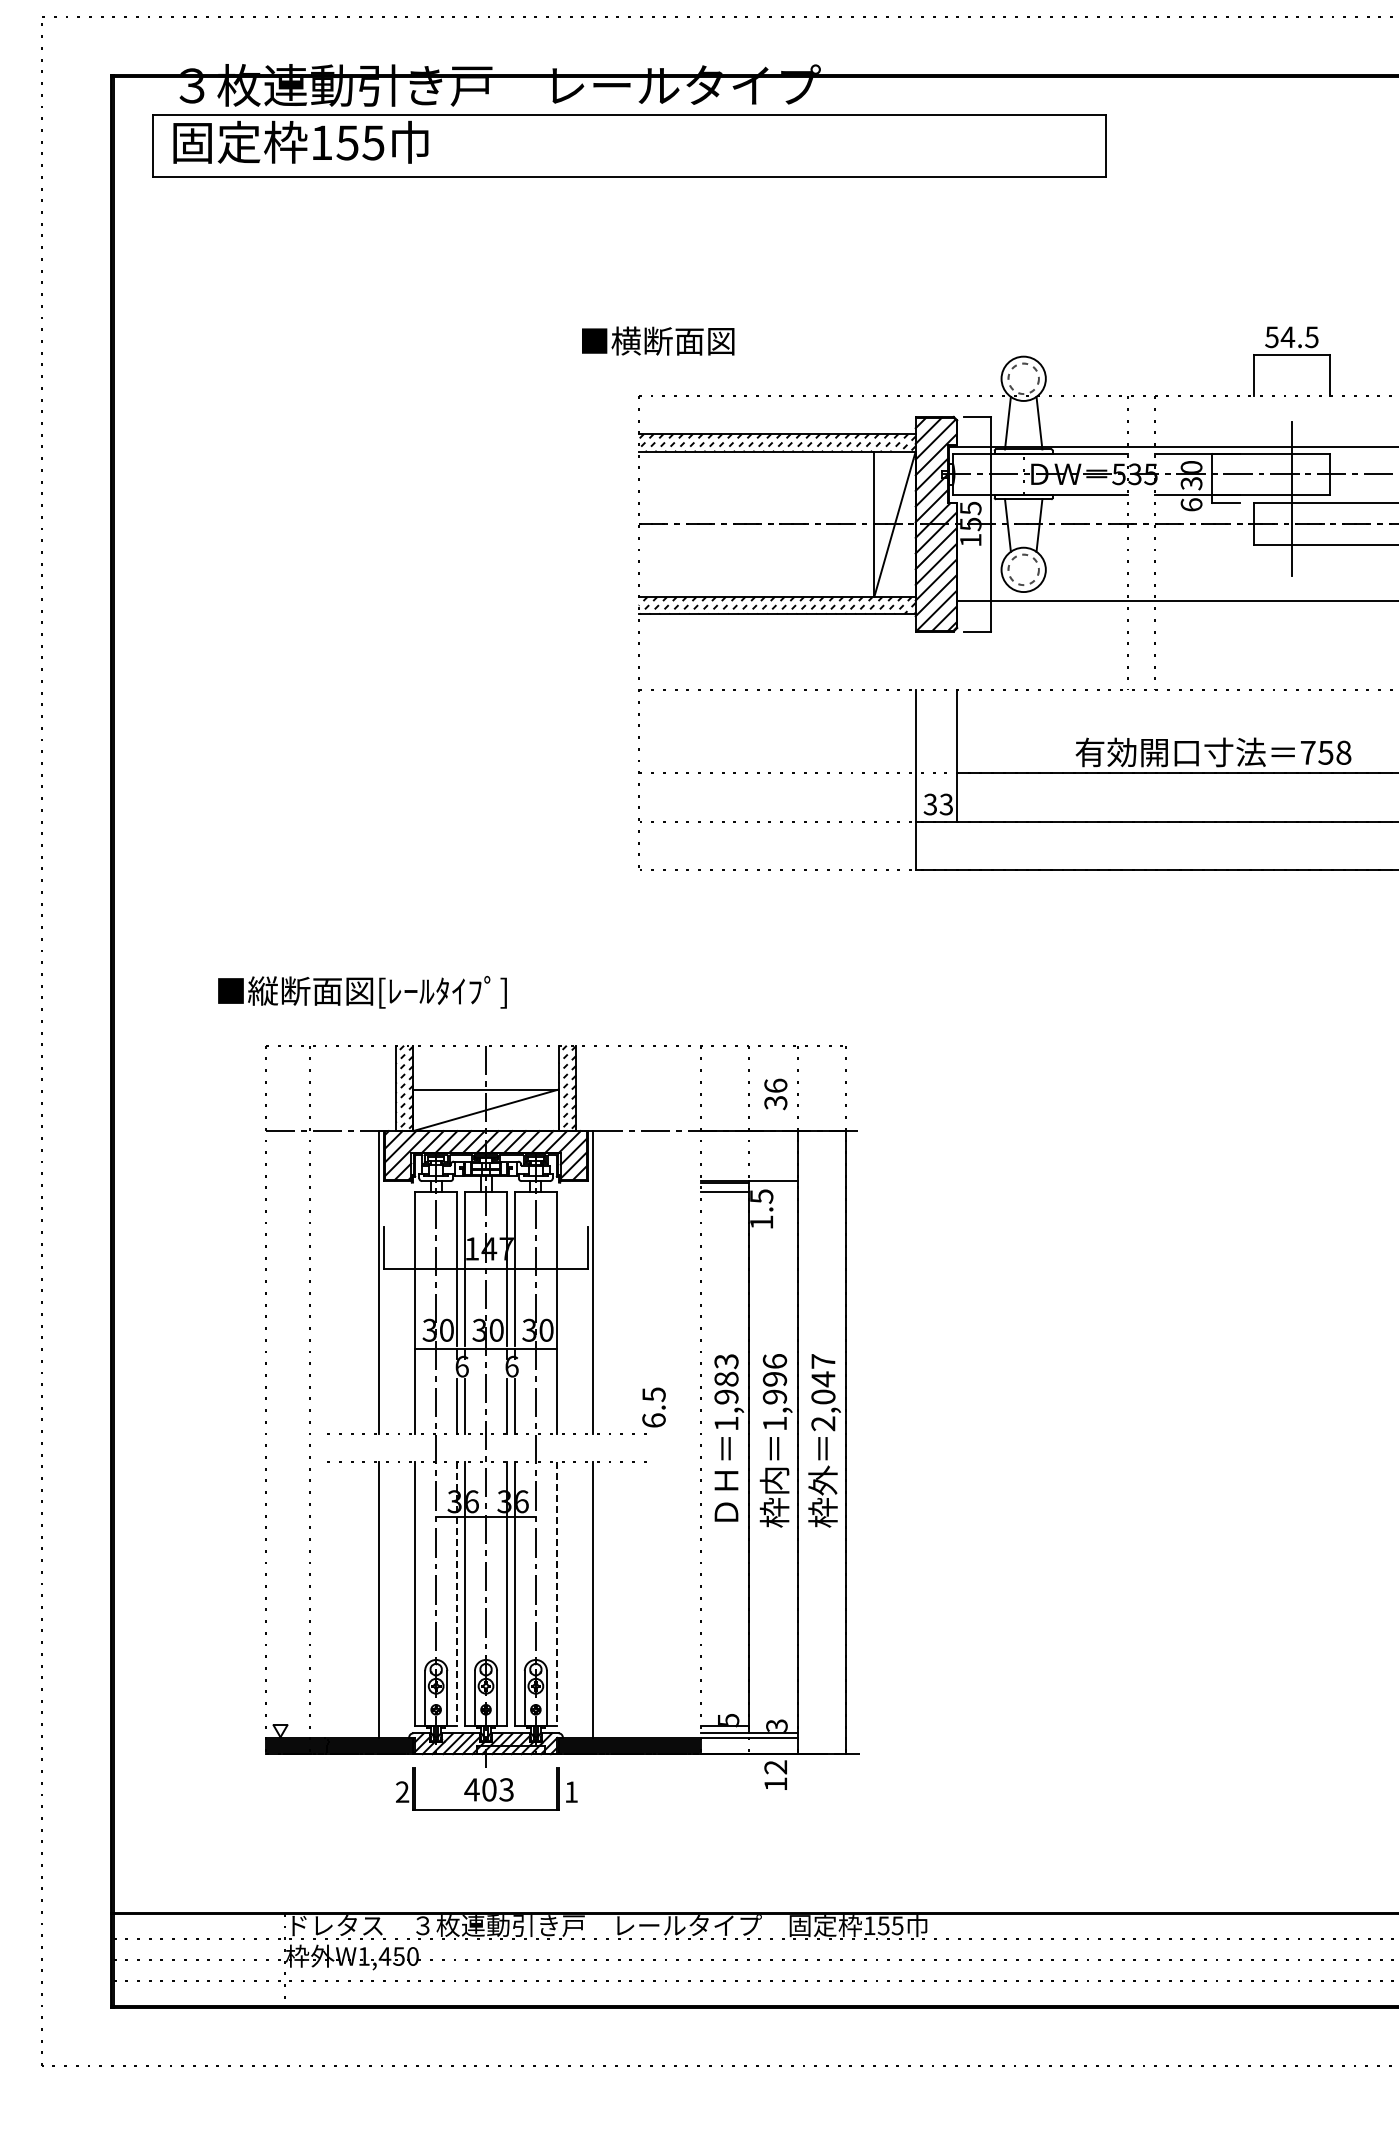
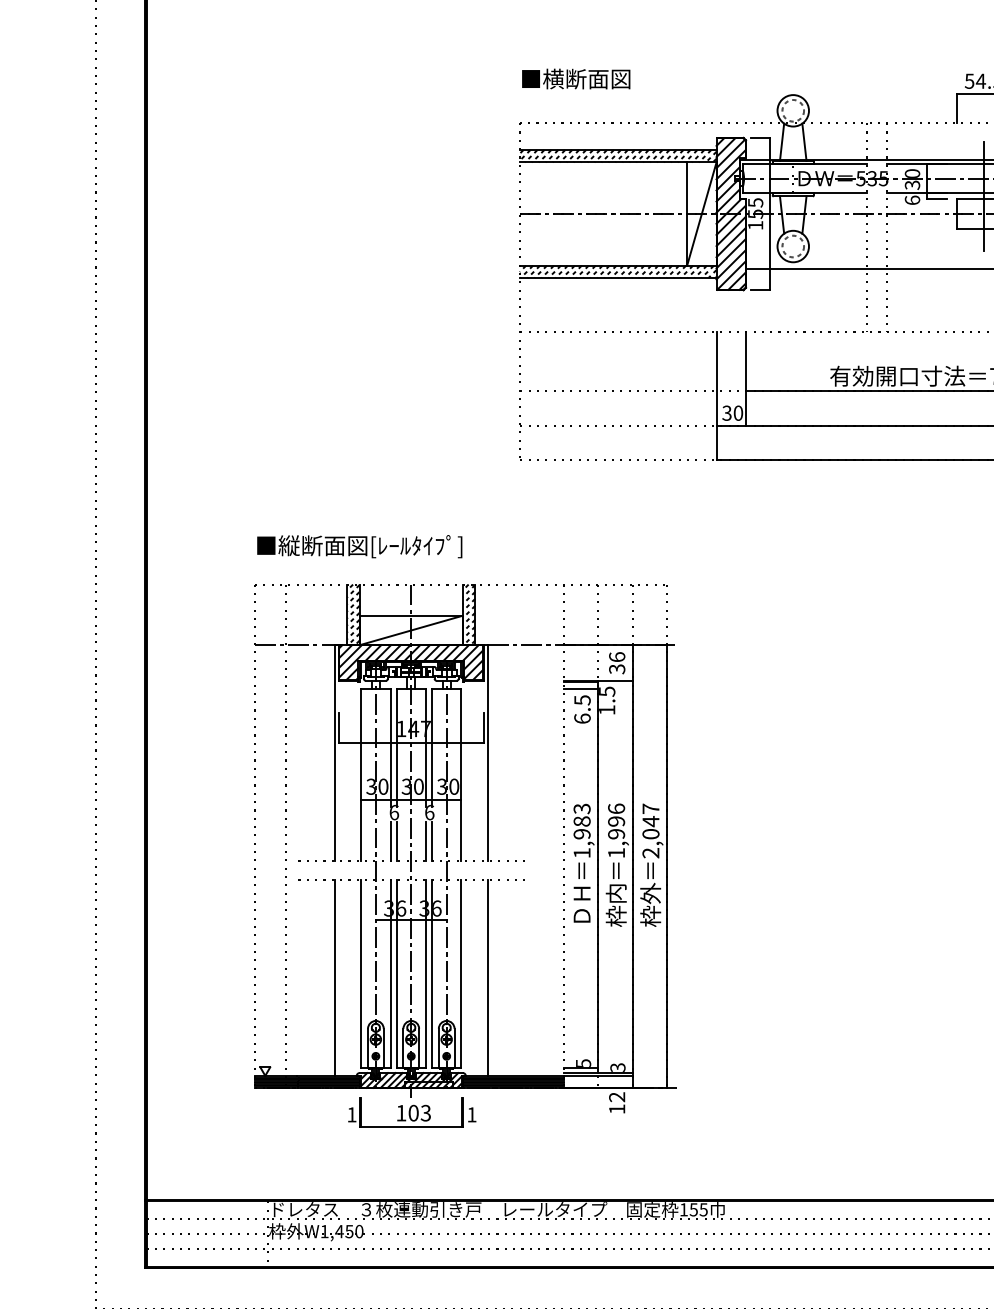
text: (658, 340) -> (576, 78), moved
text: (946, 804) -> (738, 413), 33 -> 30
text: (362, 992) -> (359, 546), moved
text: (775, 1094) -> (616, 663), moved
text: (653, 1407) -> (582, 709), moved
line: (456, 1594) -> (390, 974), dashed -> solid
line: (556, 1594) -> (461, 974), dashed -> solid
text: (471, 1789) -> (400, 1112), 403 -> 103
text: (402, 1791) -> (351, 1114), 2 -> 1

